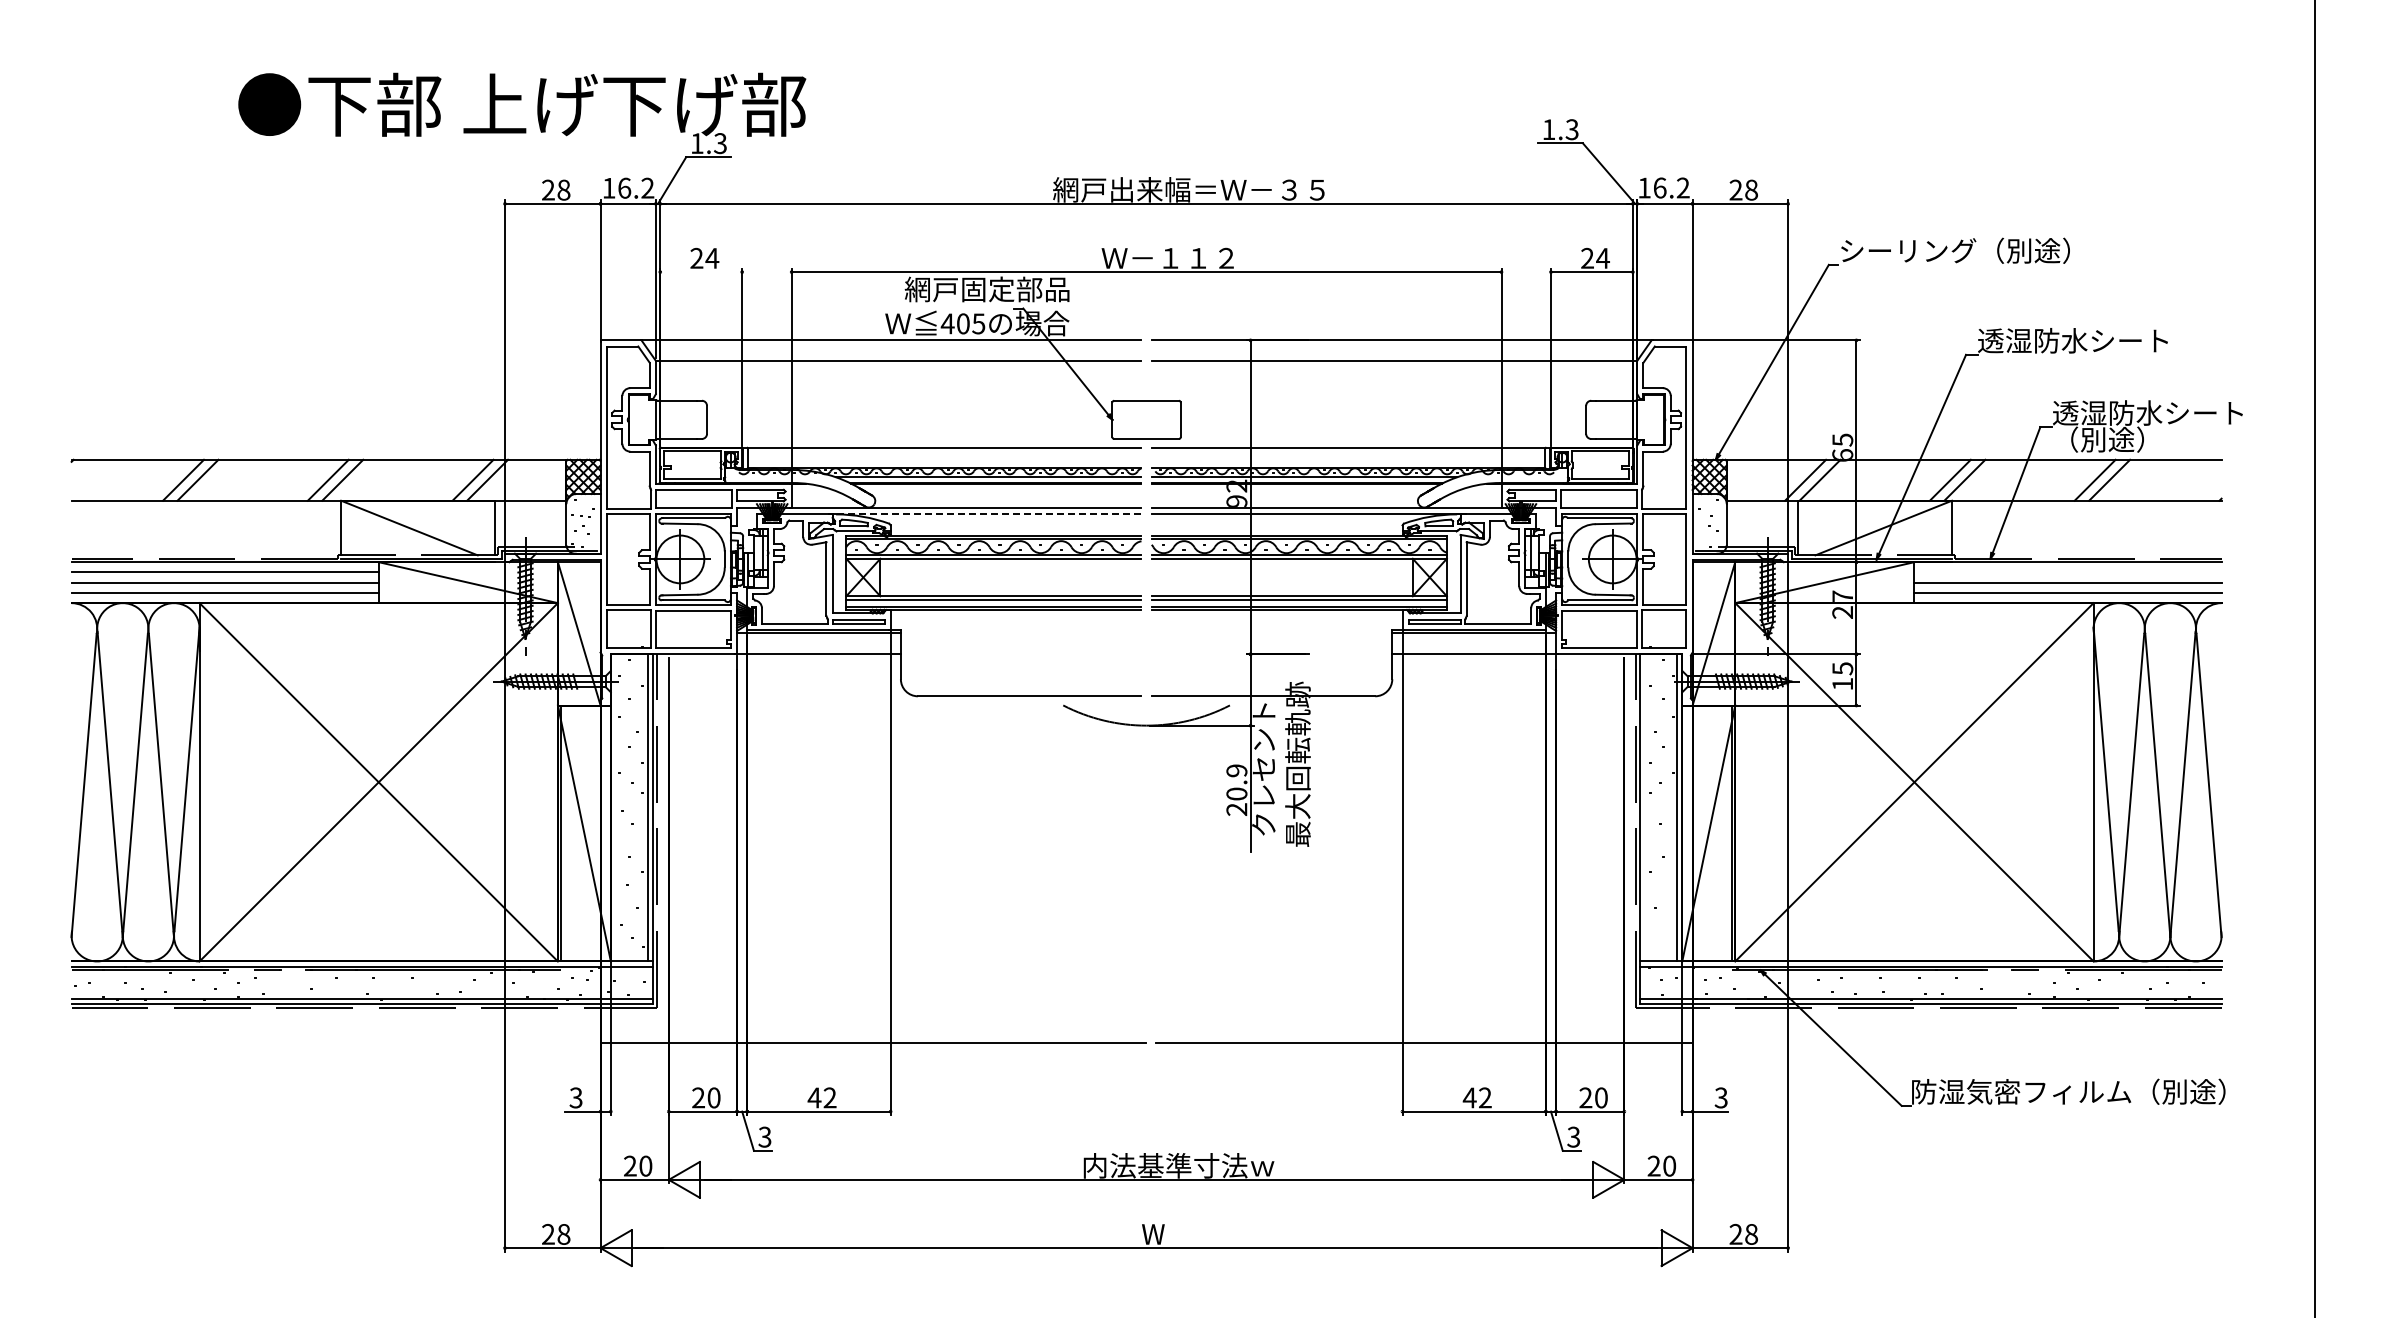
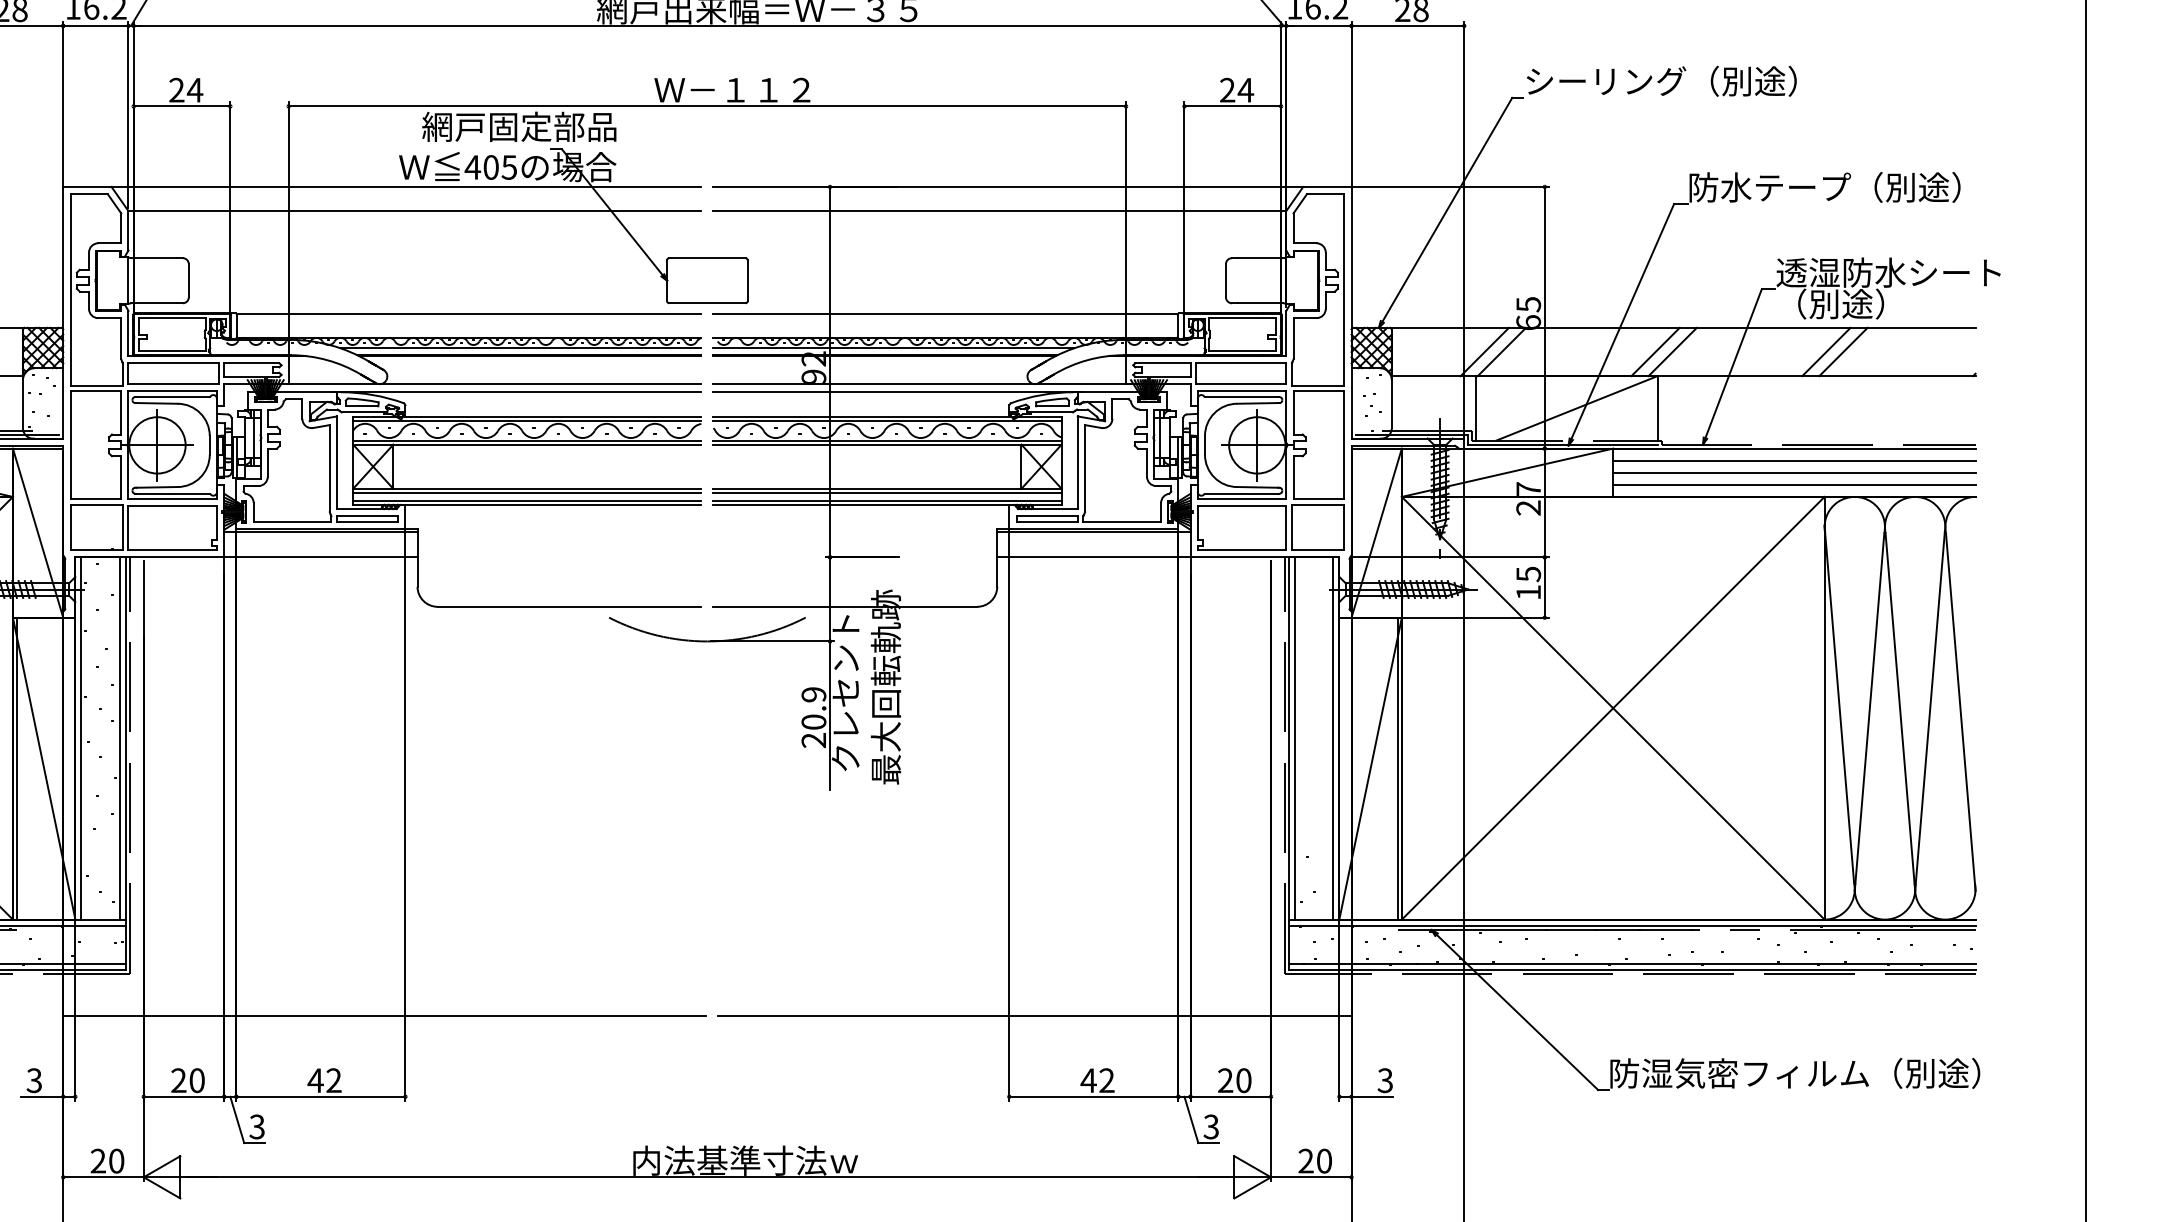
line: (701, 272) -> (182, 106), added
text: (2093, 340) -> (1824, 187), 透湿防水シート -> 防水テープ（別途）
line: (984, 514) -> (516, 392), dashed -> solid
line: (2067, 572) -> (1793, 460), added
line: (615, 807) -> (80, 738), added
line: (1644, 807) -> (1294, 738), added

